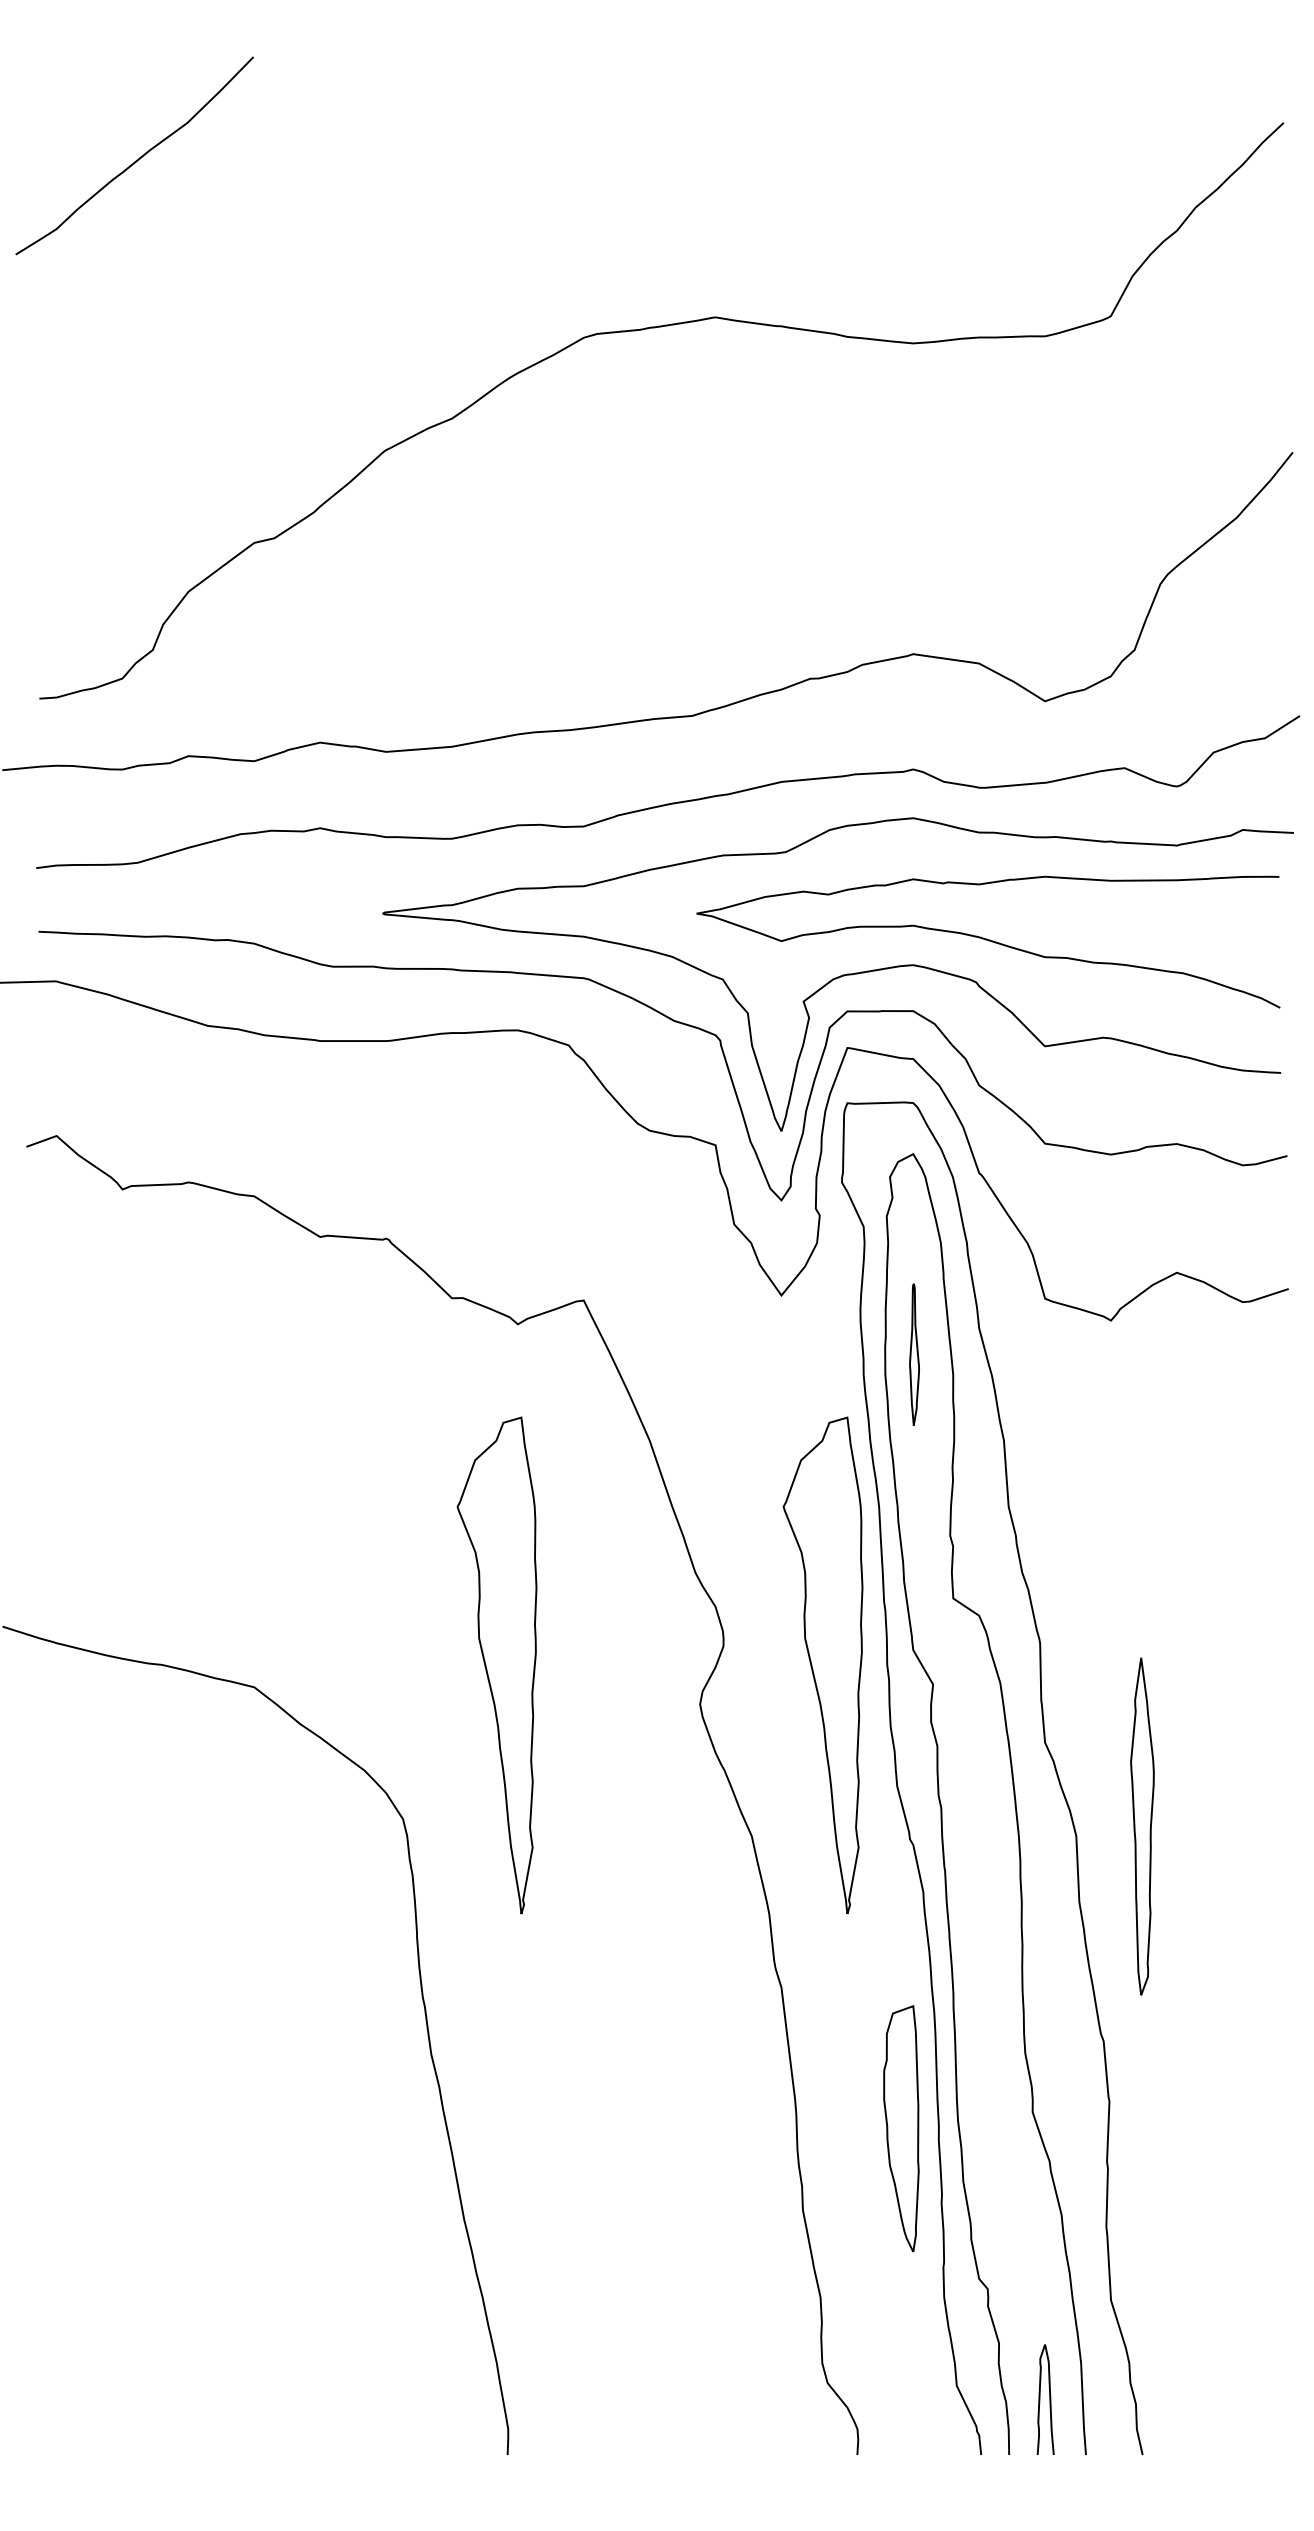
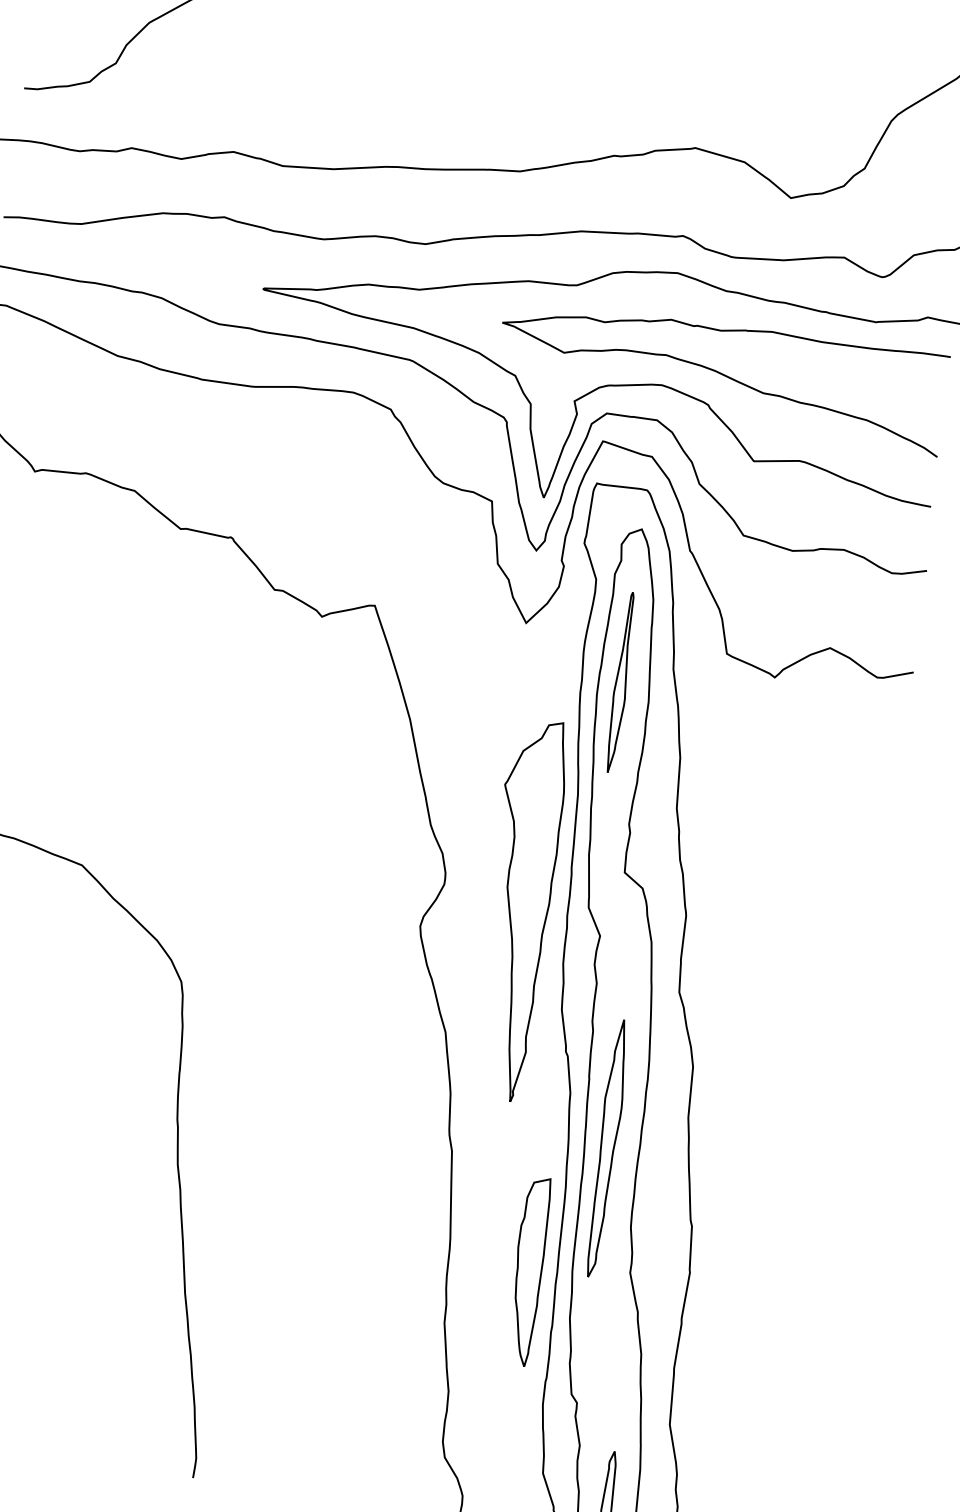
part: (914, 1354) -> (621, 682), size x1.67
part: (496, 1665) -> (269, 874), removed
part: (1142, 1826) -> (607, 1148), moved

